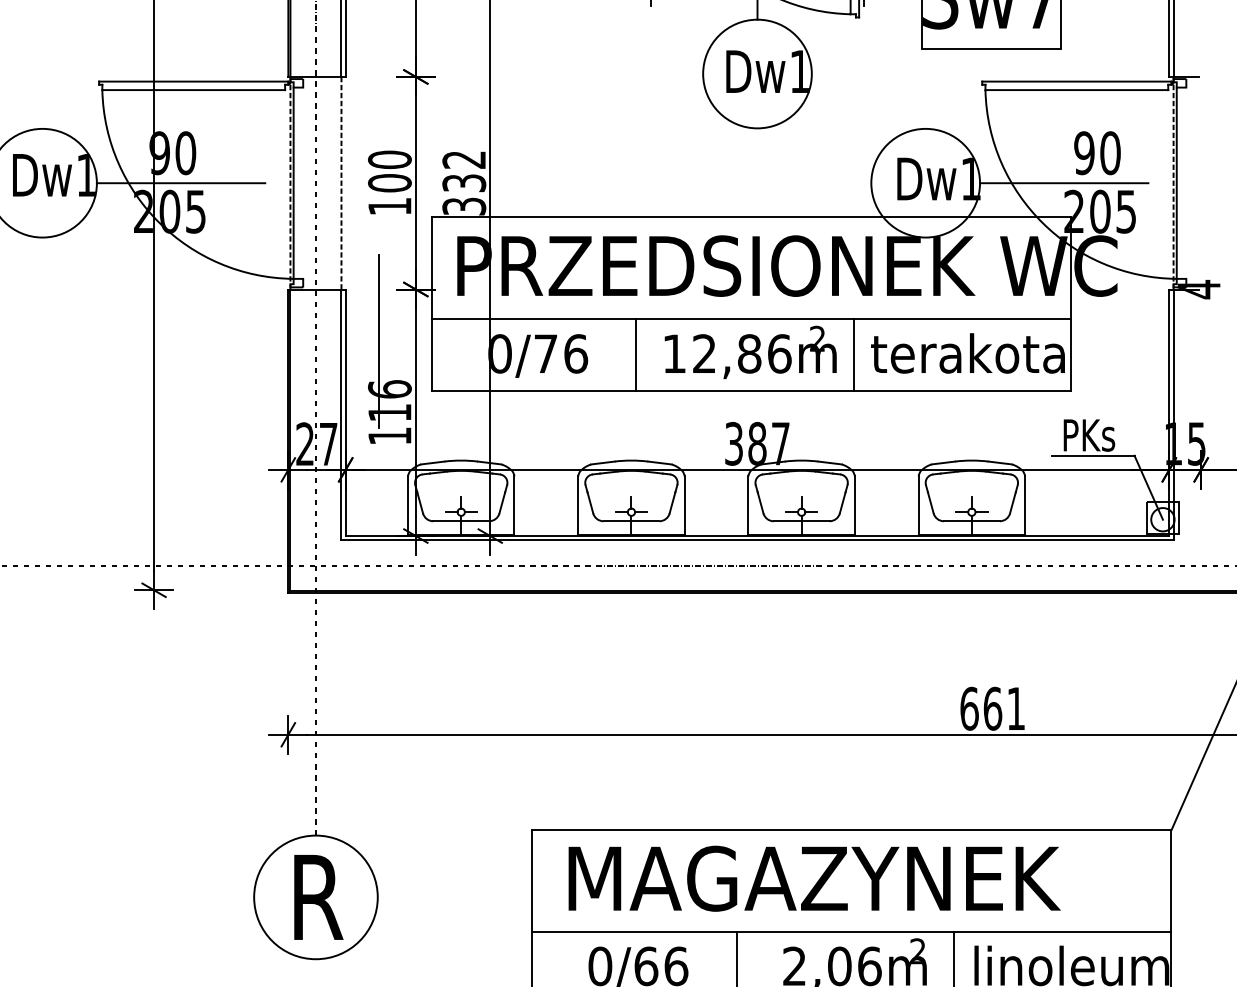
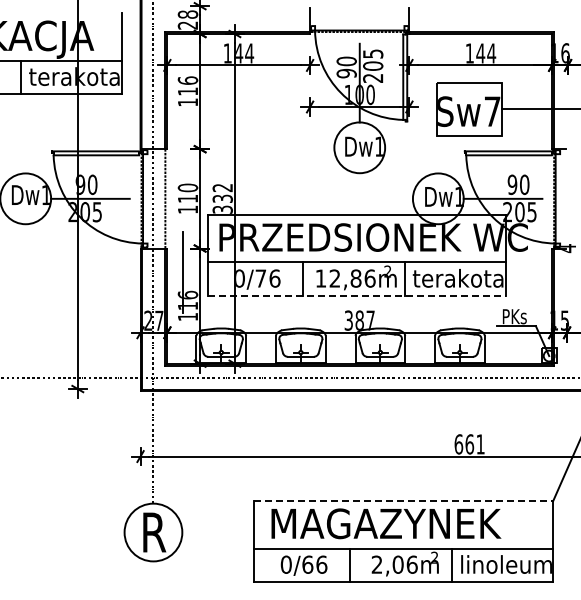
text: (388, 182) -> (187, 198), 100 -> 110
line: (752, 390) -> (357, 295), solid -> dashed
line: (853, 828) -> (404, 500), solid -> dashed

